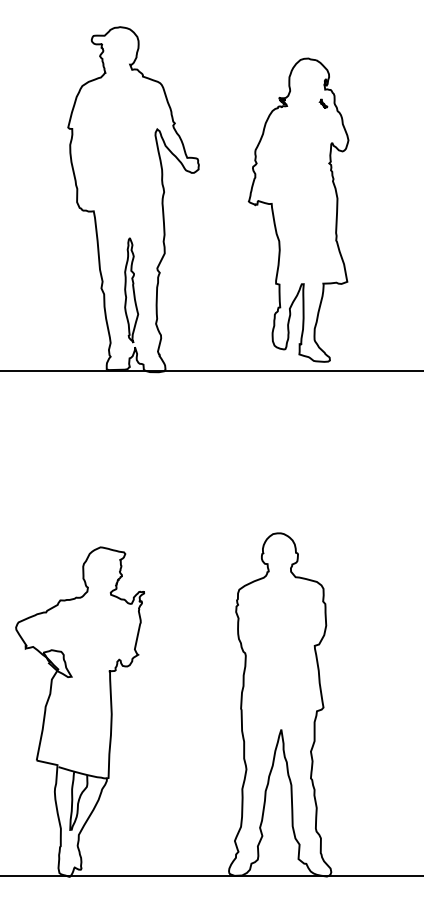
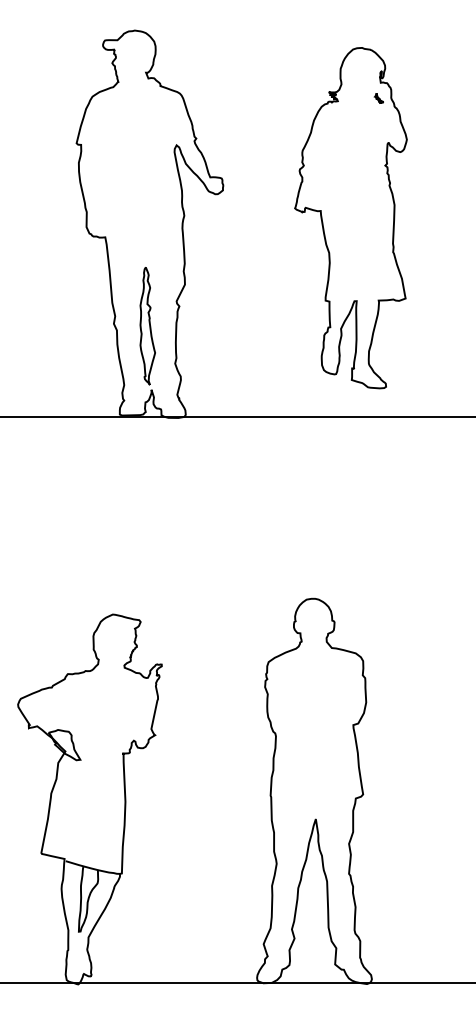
part: (298, 209) -> (350, 217), moved

